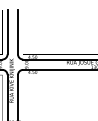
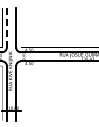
line: (7, 31) -> (6, 27), solid -> dashed

